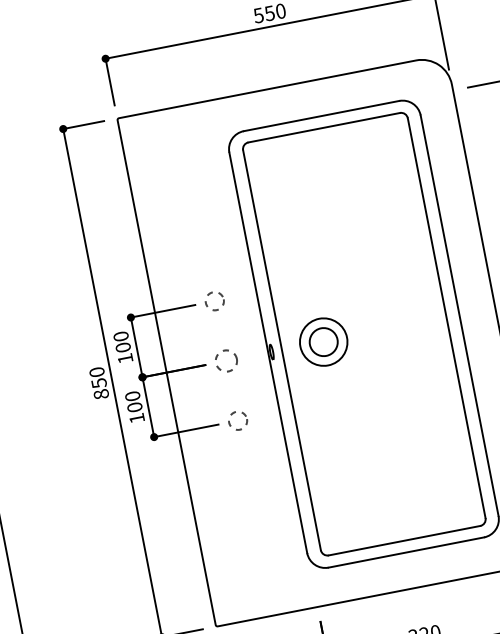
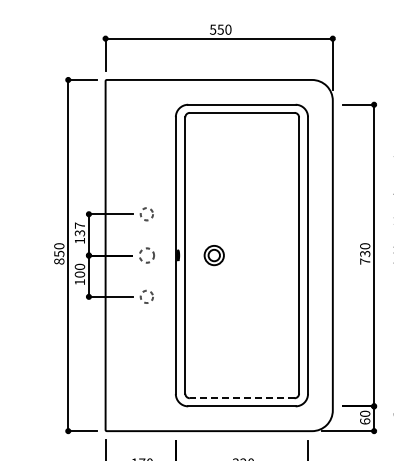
part: (324, 341) -> (214, 255), size x0.6
text: (121, 342) -> (79, 229), 100 -> 137
line: (403, 541) -> (241, 398), solid -> dashed

